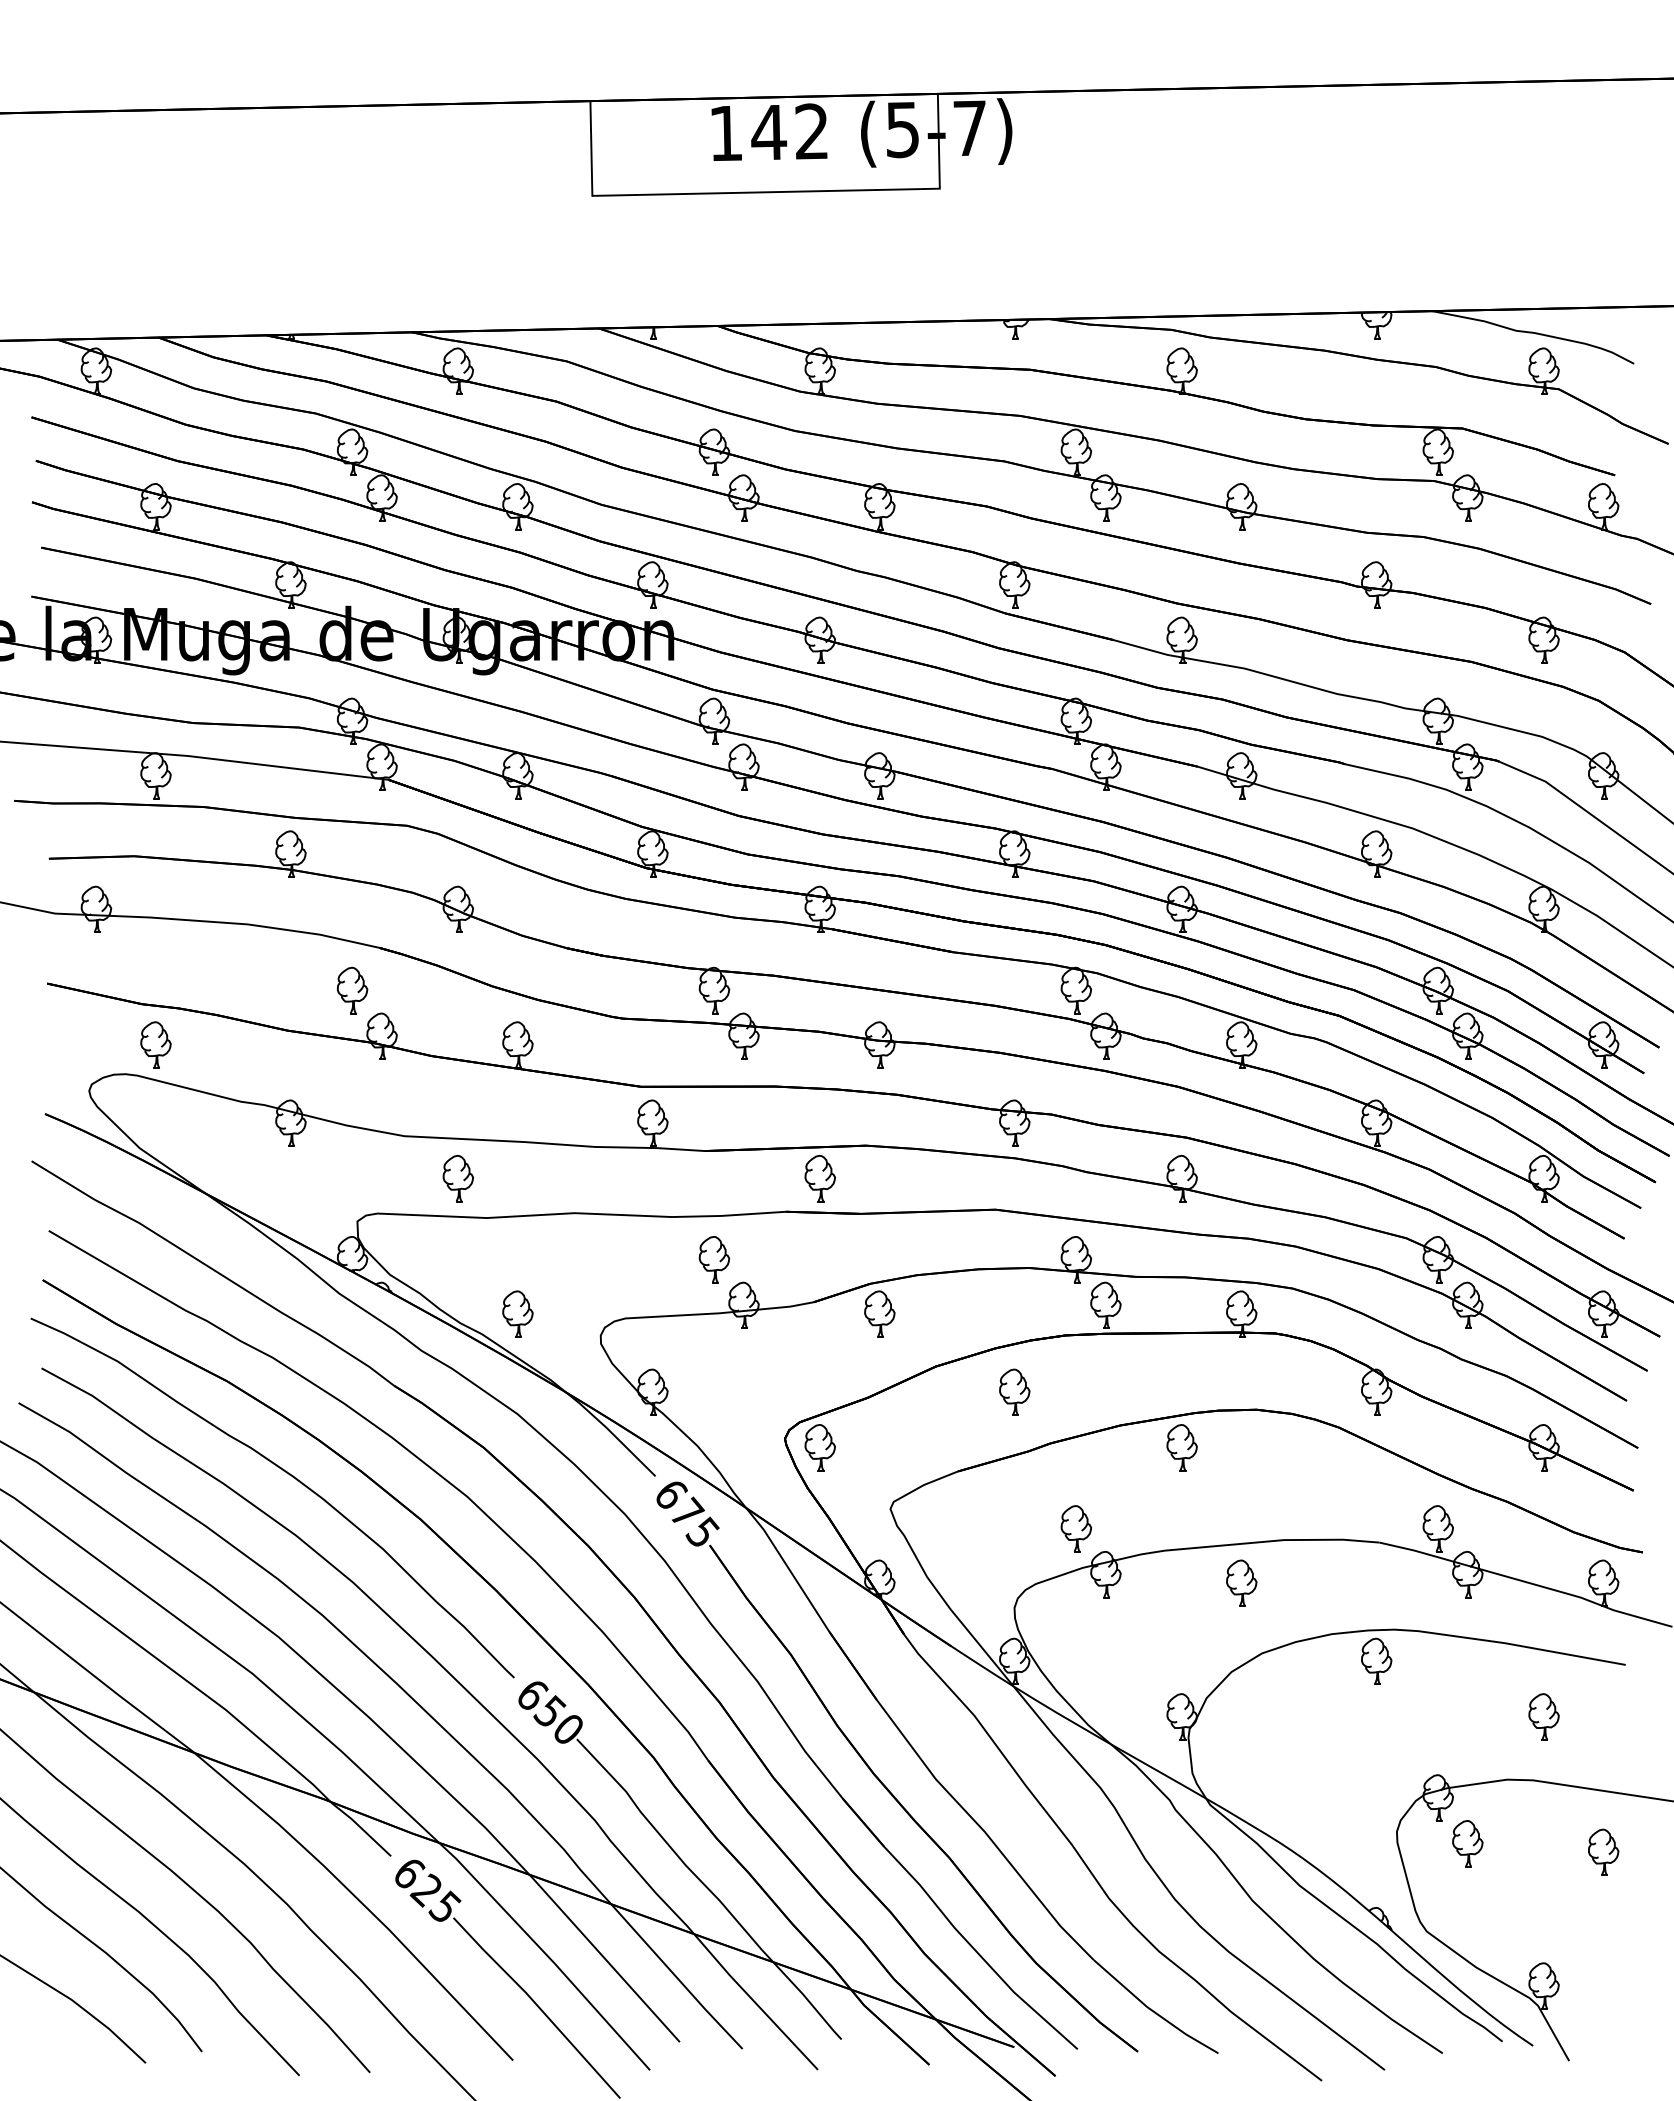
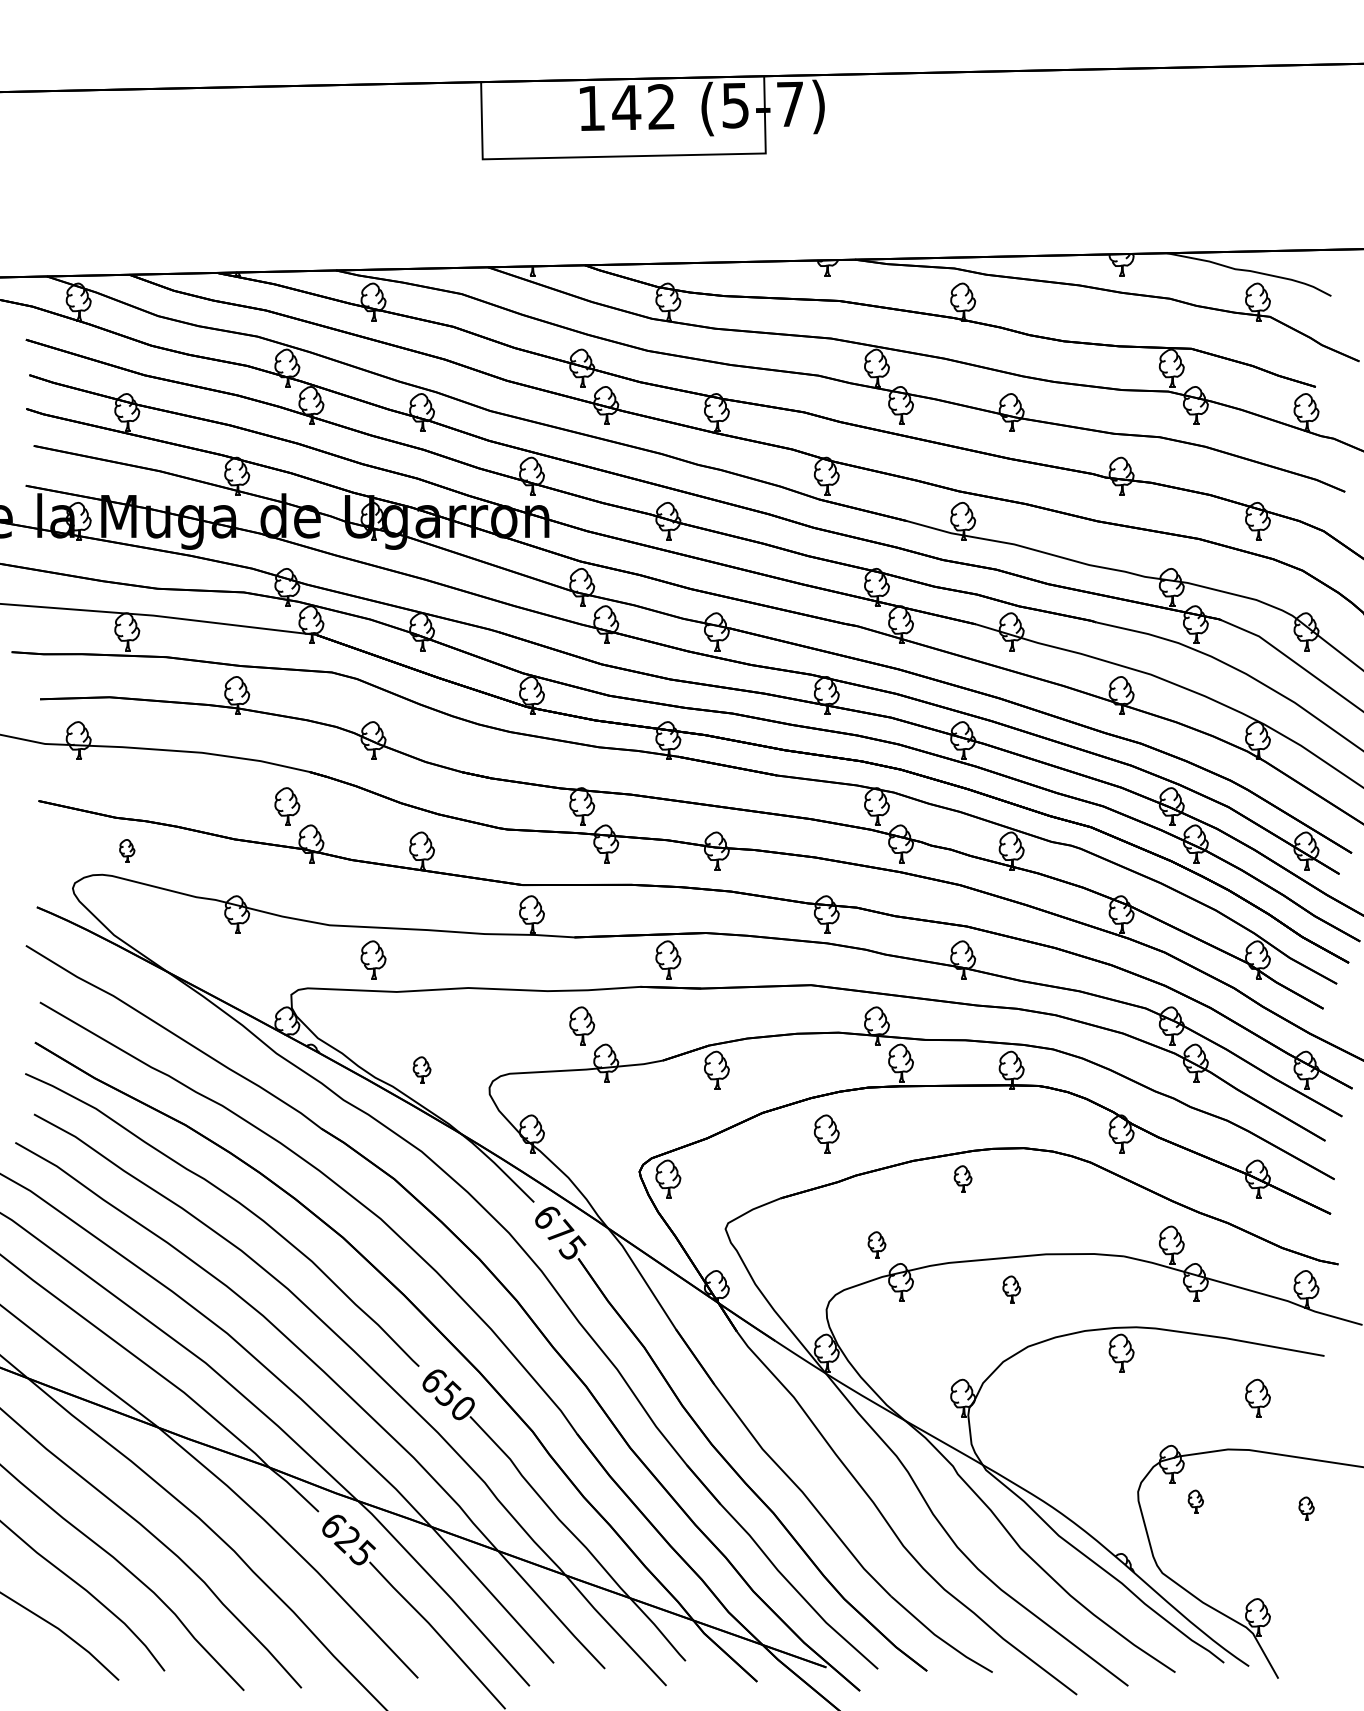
part: (155, 1044) -> (126, 850), size x0.6
part: (517, 1313) -> (421, 1069), size x0.7
part: (1181, 1447) -> (962, 1178), size x0.7
part: (1076, 1528) -> (877, 1244), size x0.7
part: (1241, 1582) -> (1011, 1288), size x0.7
part: (1467, 1843) -> (1195, 1501), size x0.6
part: (1603, 1851) -> (1306, 1507), size x0.6

